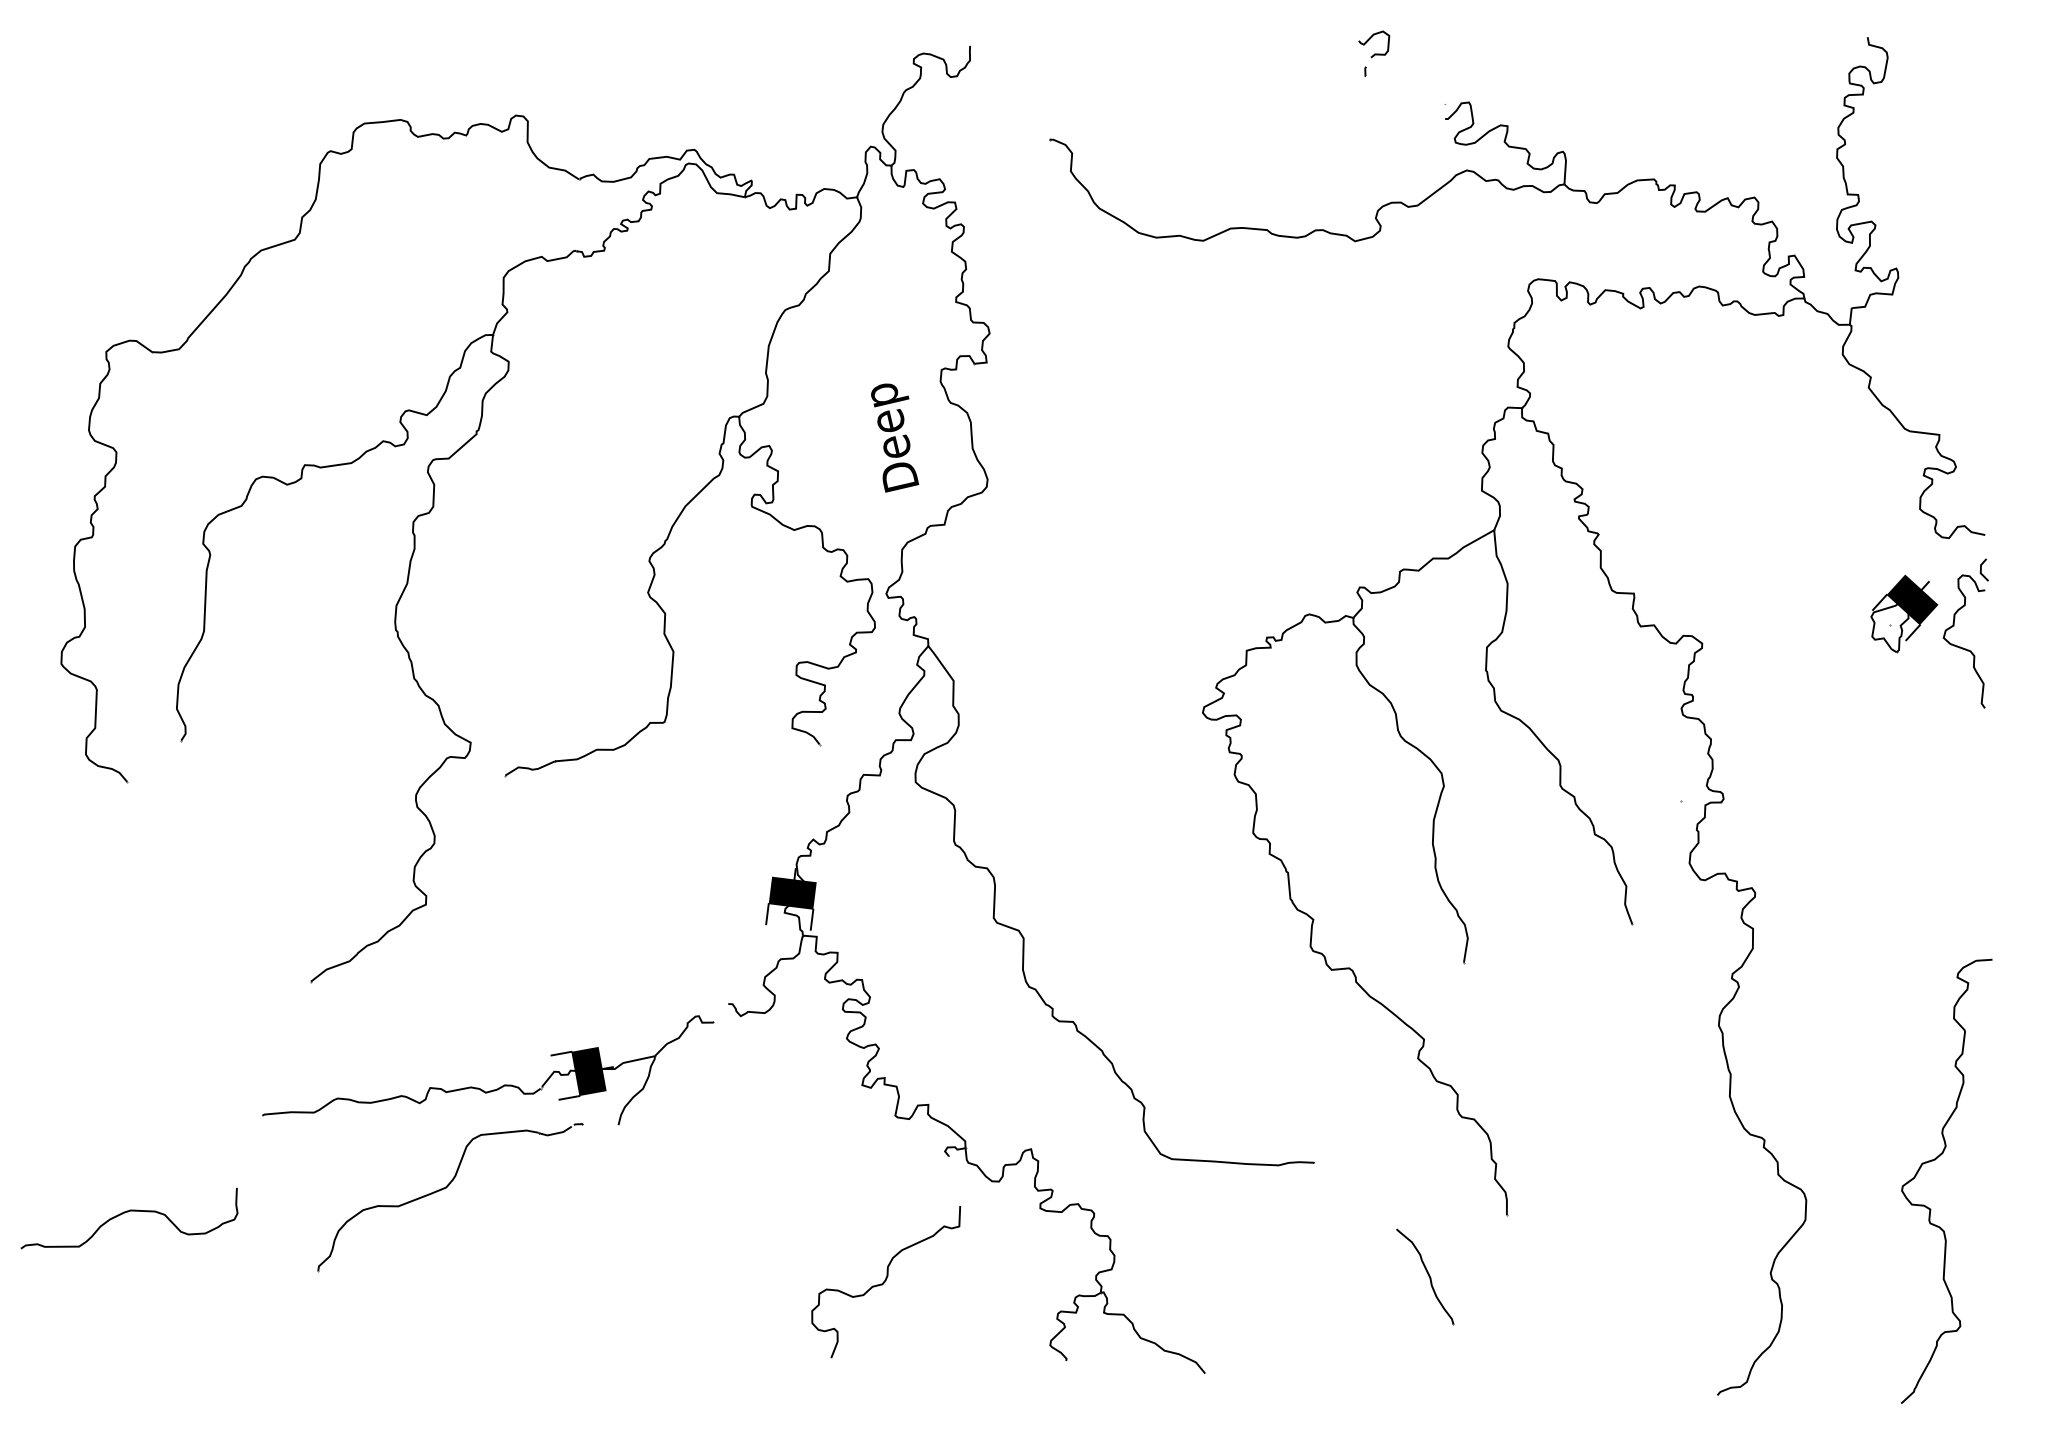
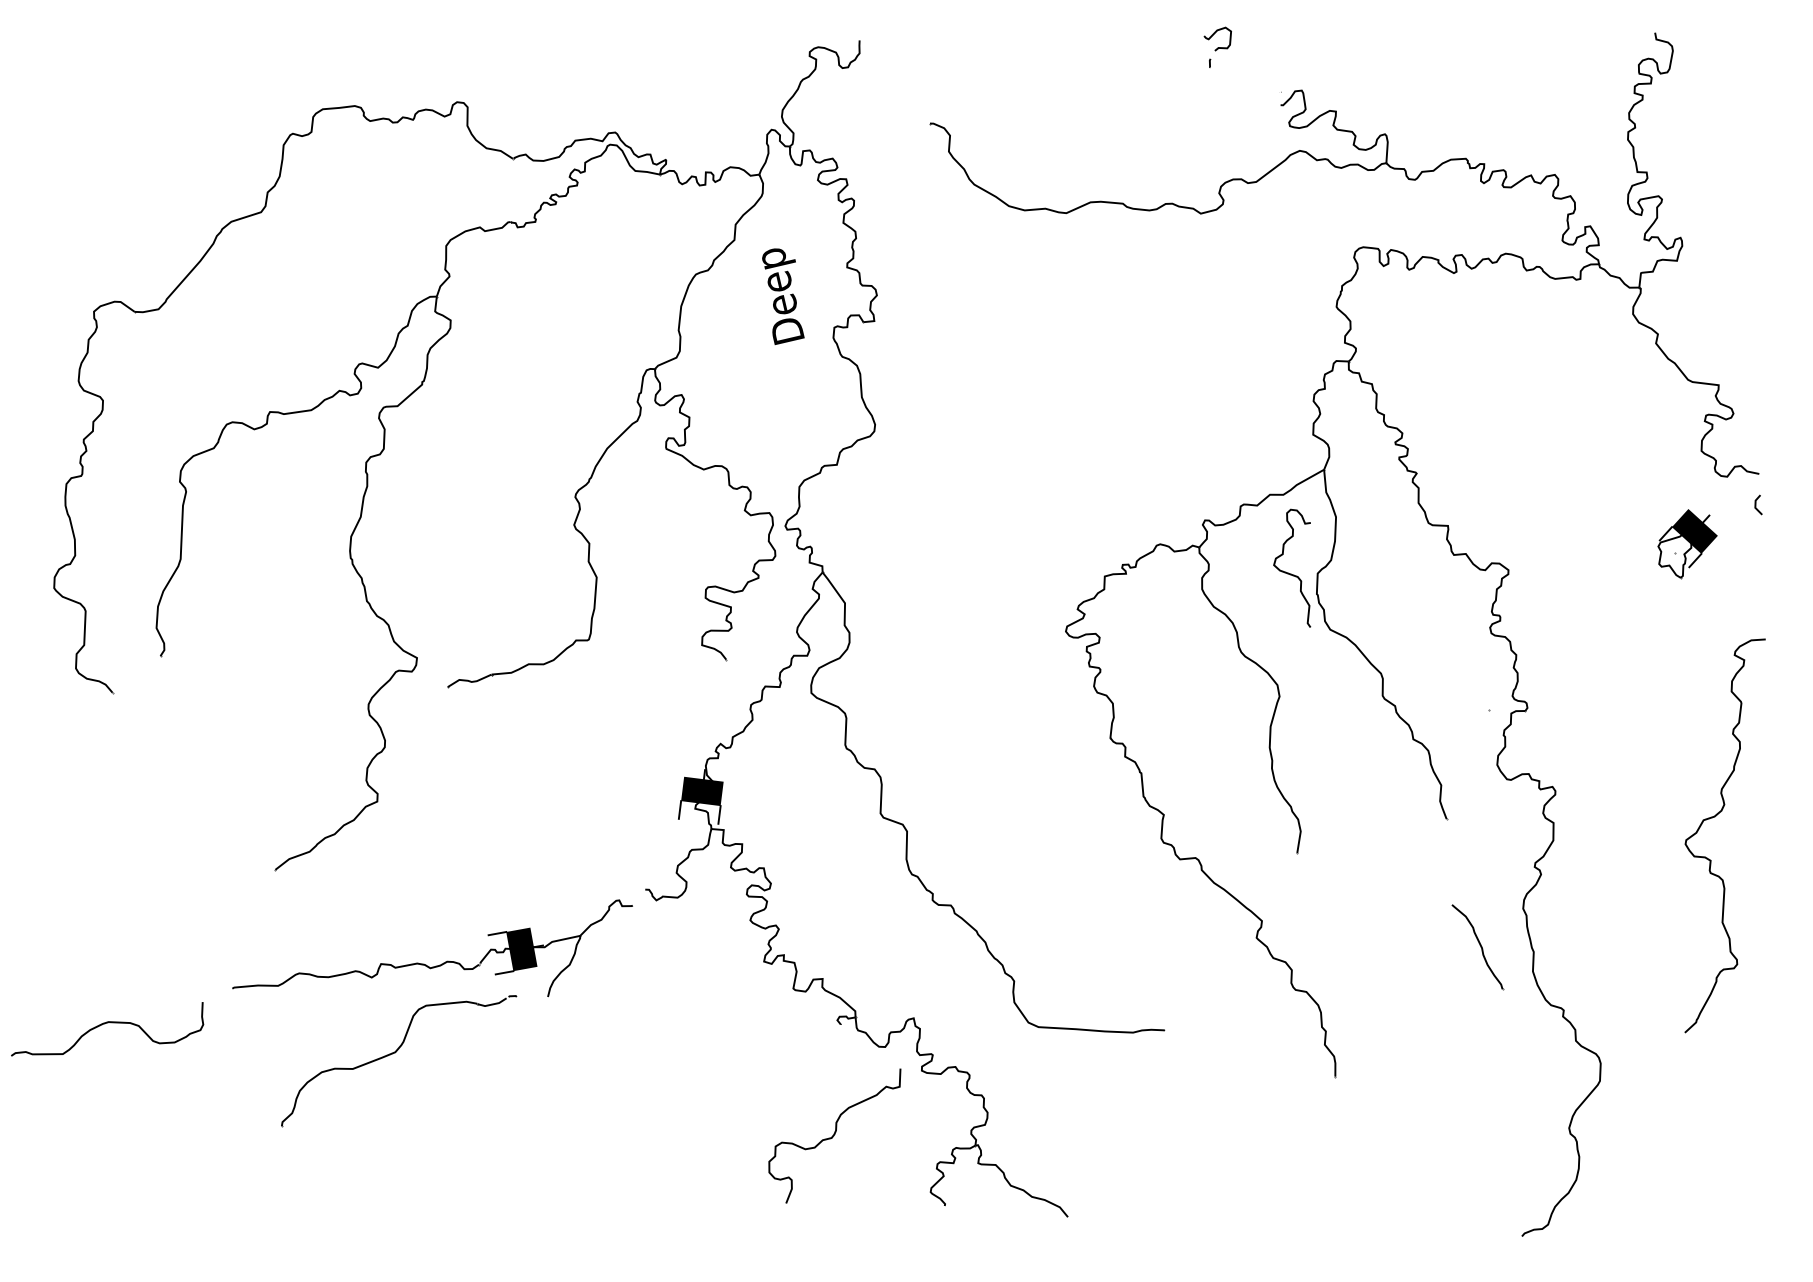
text: (895, 437) -> (783, 296), moved
curve: (1960, 646) -> (1288, 572), moved
curve: (1935, 1160) -> (1715, 817), moved
curve: (128, 1212) -> (106, 1023), moved
part: (1425, 1276) -> (1477, 946), moved
curve: (885, 1282) -> (834, 1136), moved

